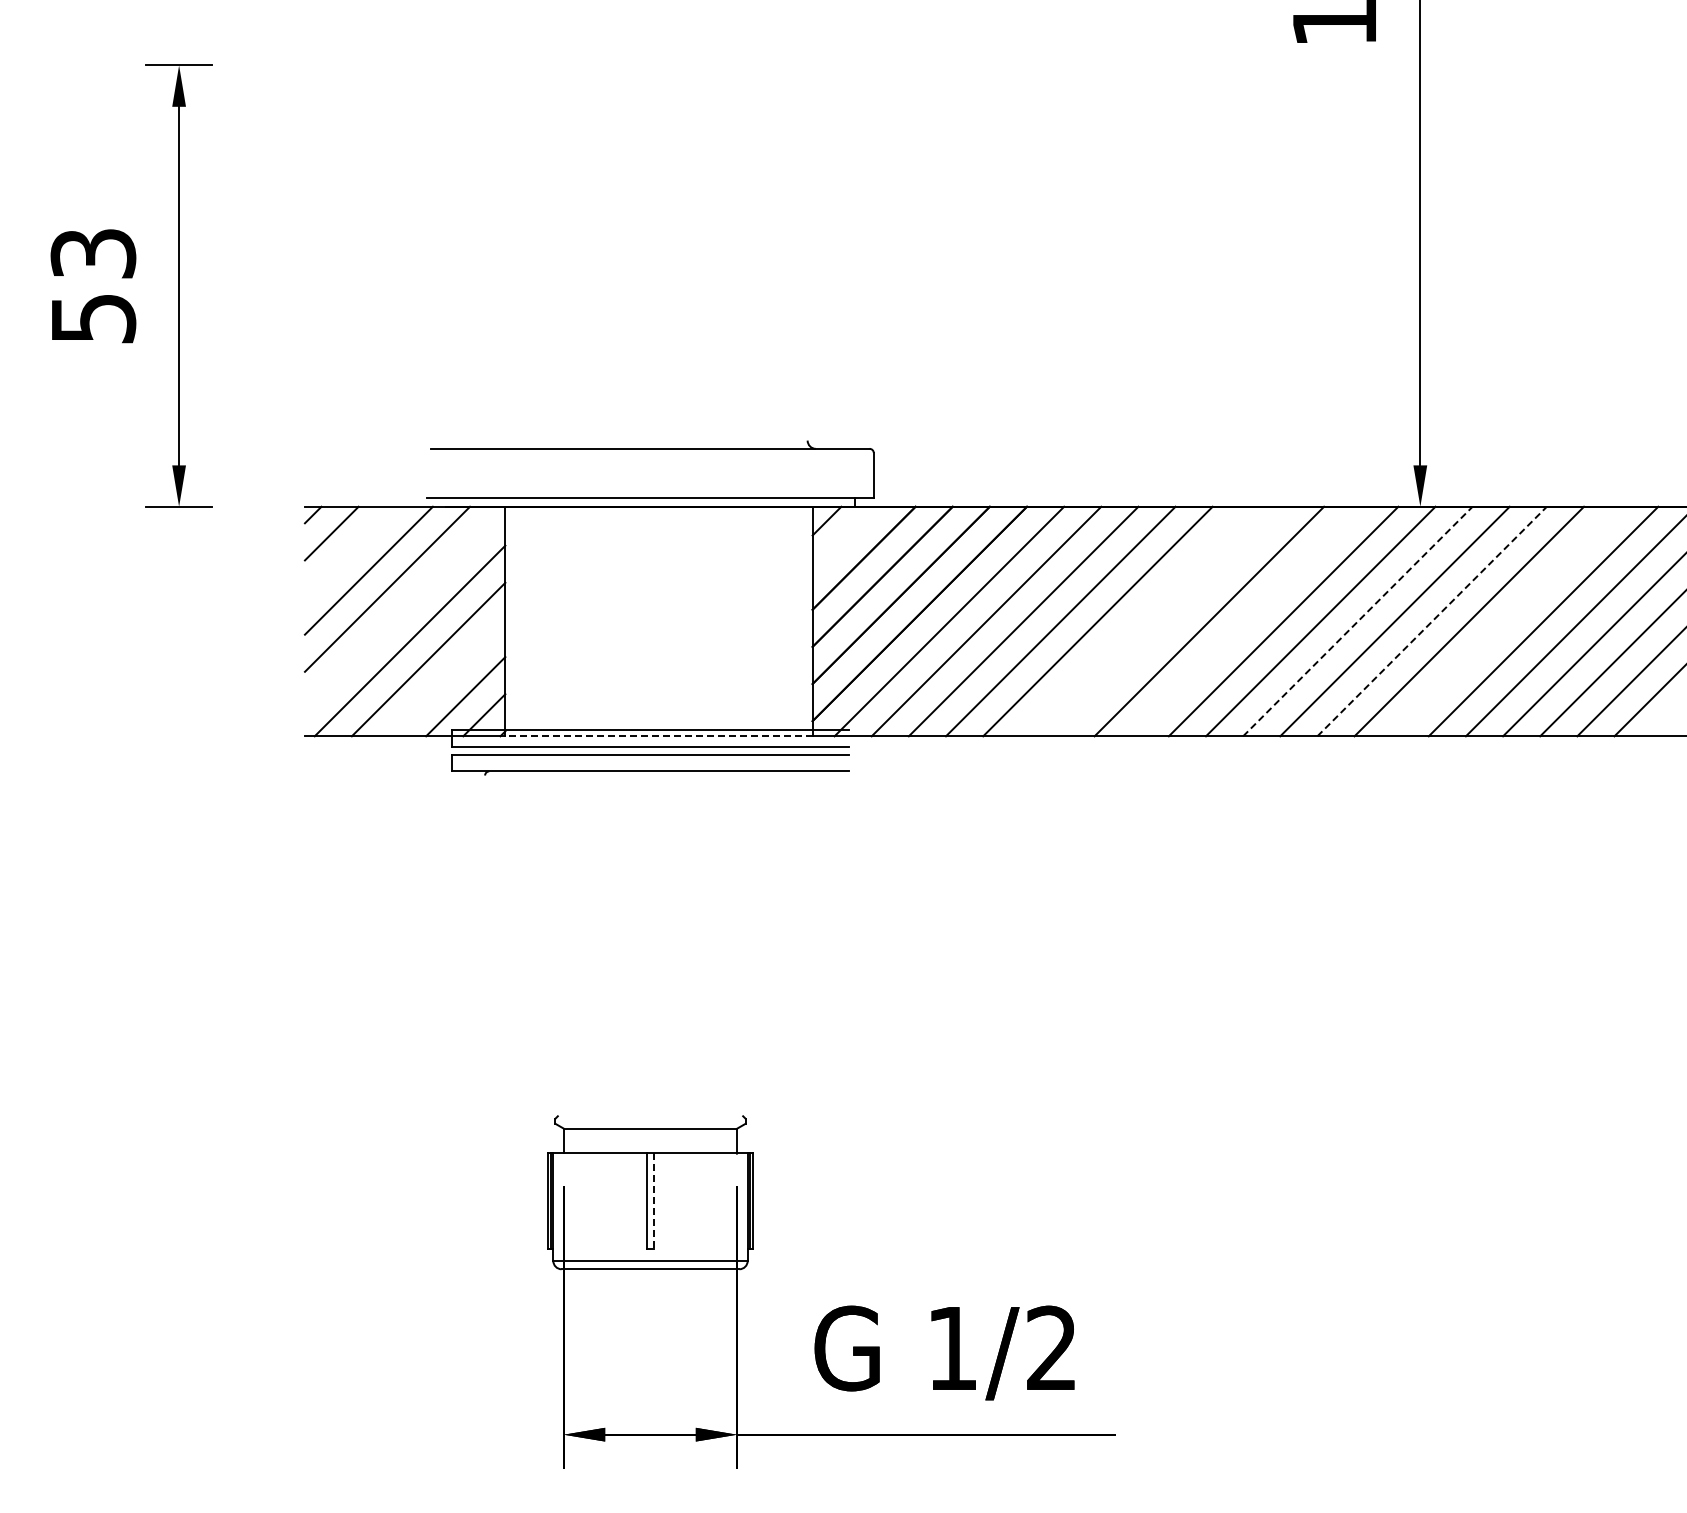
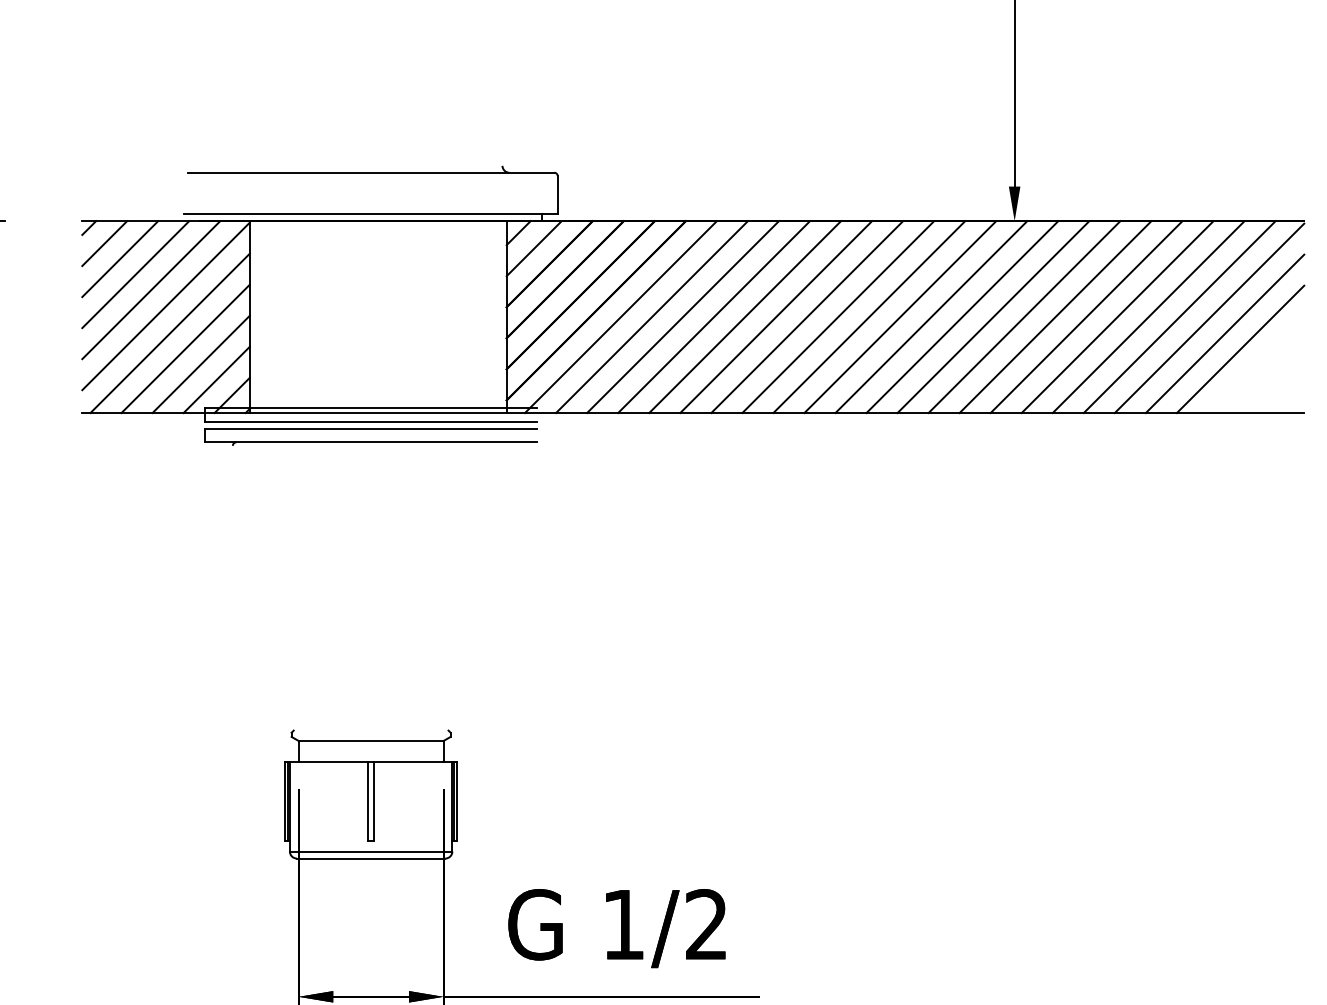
line: (845, 539) -> (534, 248), added
line: (349, 551) -> (119, 258), added
line: (404, 608) -> (165, 306), added
line: (1134, 621) -> (775, 317), added
line: (1171, 621) -> (806, 317), added
line: (1246, 621) -> (869, 317), added
line: (1358, 621) -> (962, 317), dashed -> solid
line: (1432, 621) -> (1024, 317), dashed -> solid
line: (1506, 621) -> (1086, 317), added
line: (447, 677) -> (201, 363), added
line: (659, 736) -> (378, 413), dashed -> solid
line: (653, 1201) -> (373, 801), dashed -> solid

